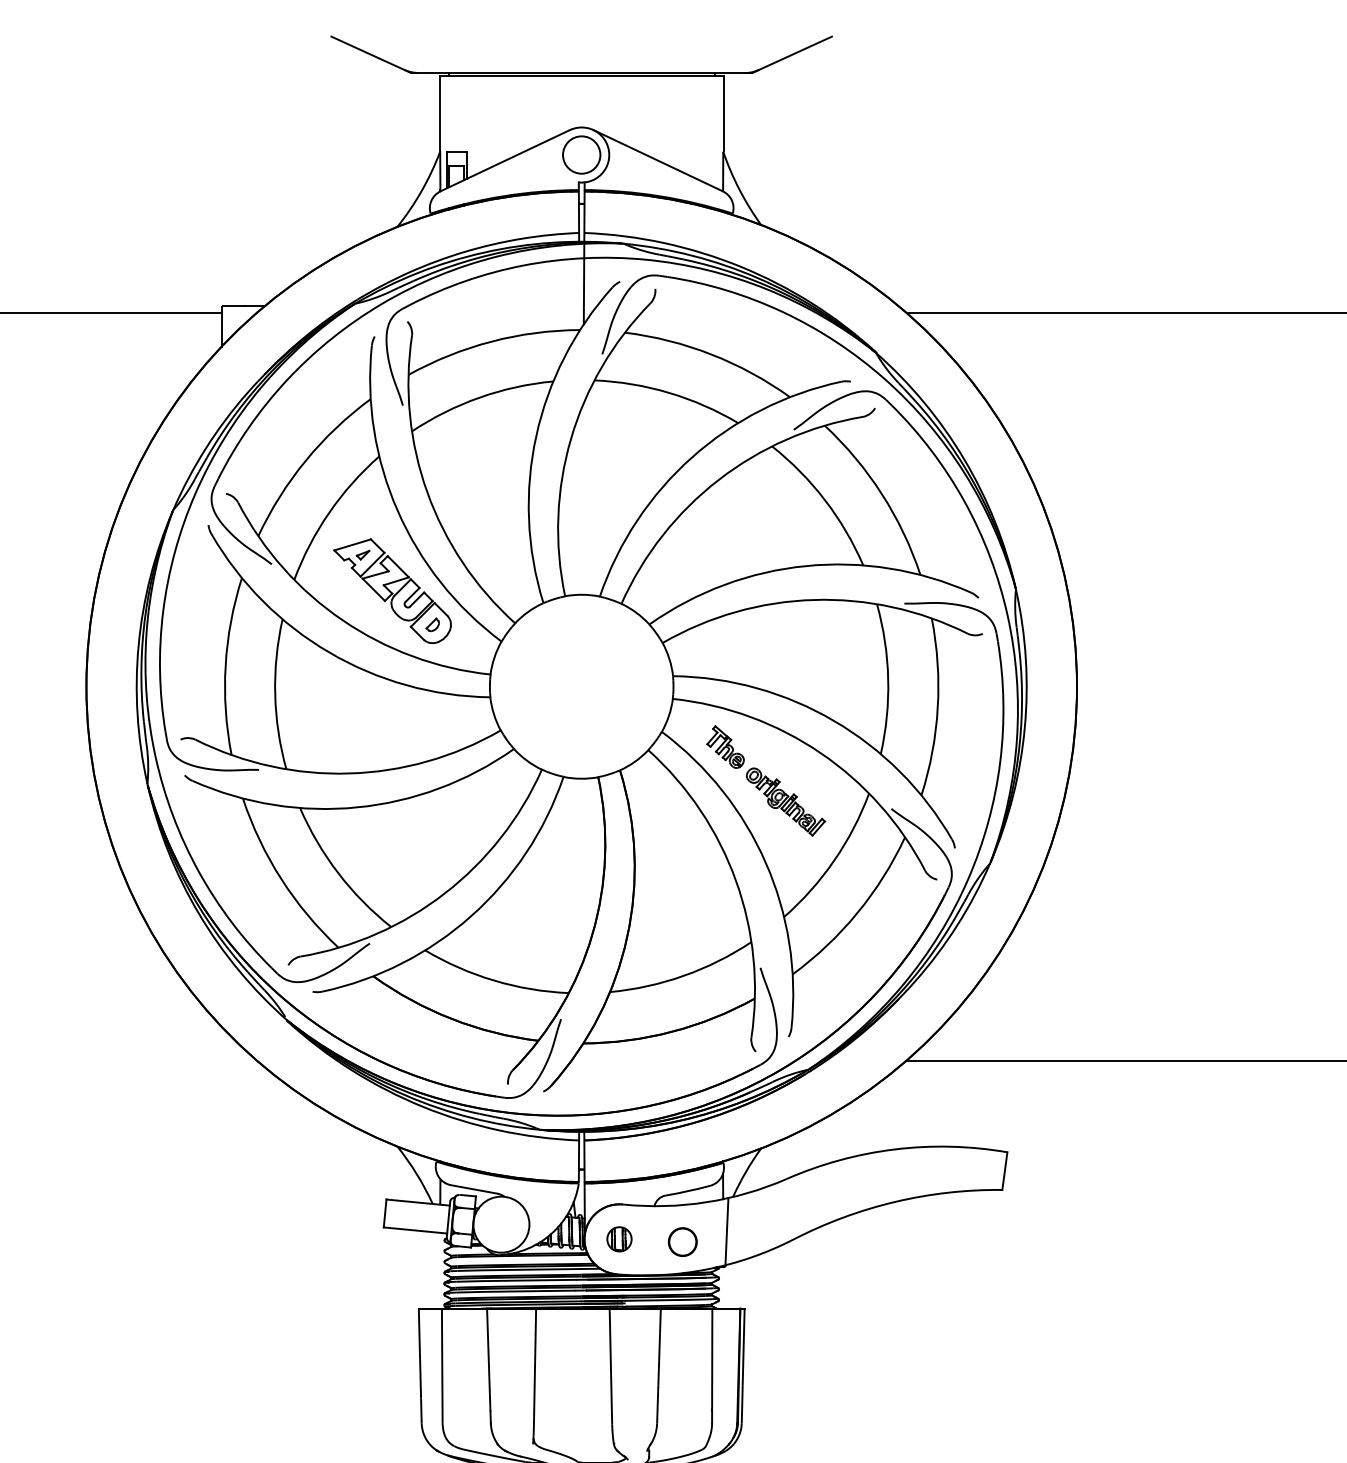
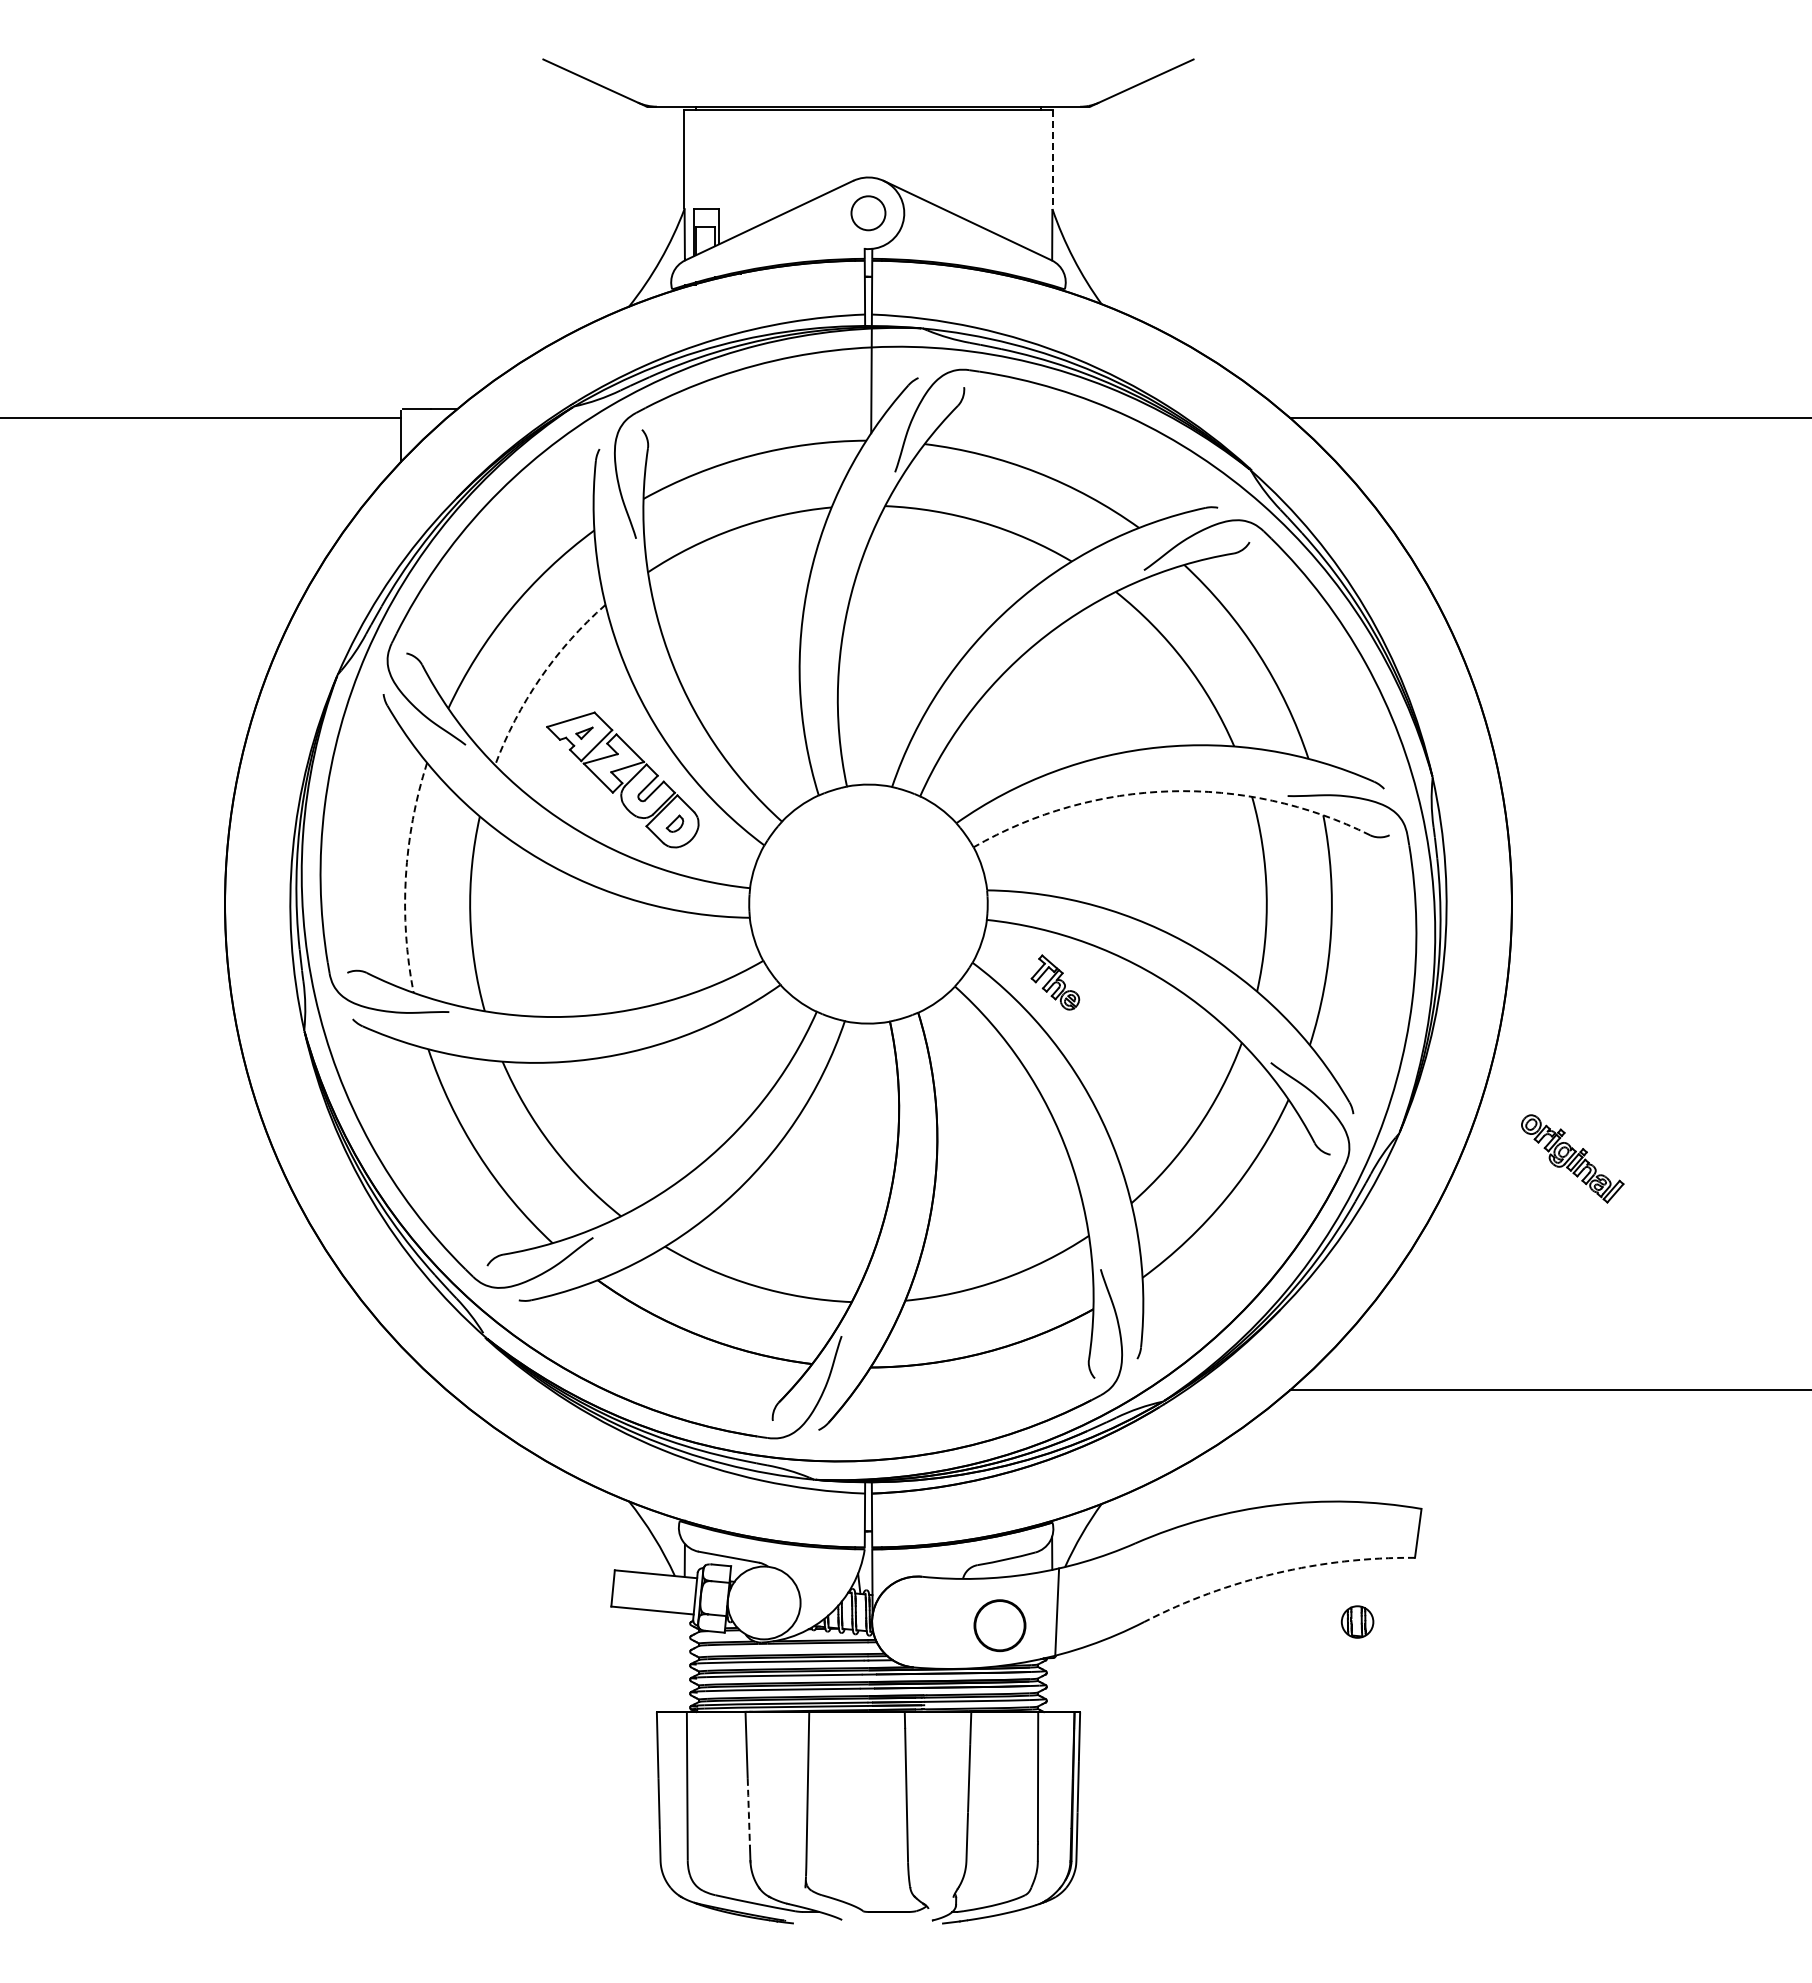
line: (724, 113) -> (1053, 159), solid -> dashed
circle: (581, 155) -> (868, 213), size x0.7
arc: (329, 513) -> (540, 678), solid -> dashed
arc: (814, 600) -> (1170, 791), solid -> dashed
arc: (225, 666) -> (405, 877), solid -> dashed
part: (785, 801) -> (1572, 1158), moved
arc: (894, 1201) -> (1275, 1573), solid -> dashed
part: (619, 1238) -> (1357, 1621), moved
circle: (682, 1242) -> (999, 1625), size x1.4
line: (489, 1385) -> (748, 1812), solid -> dashed

